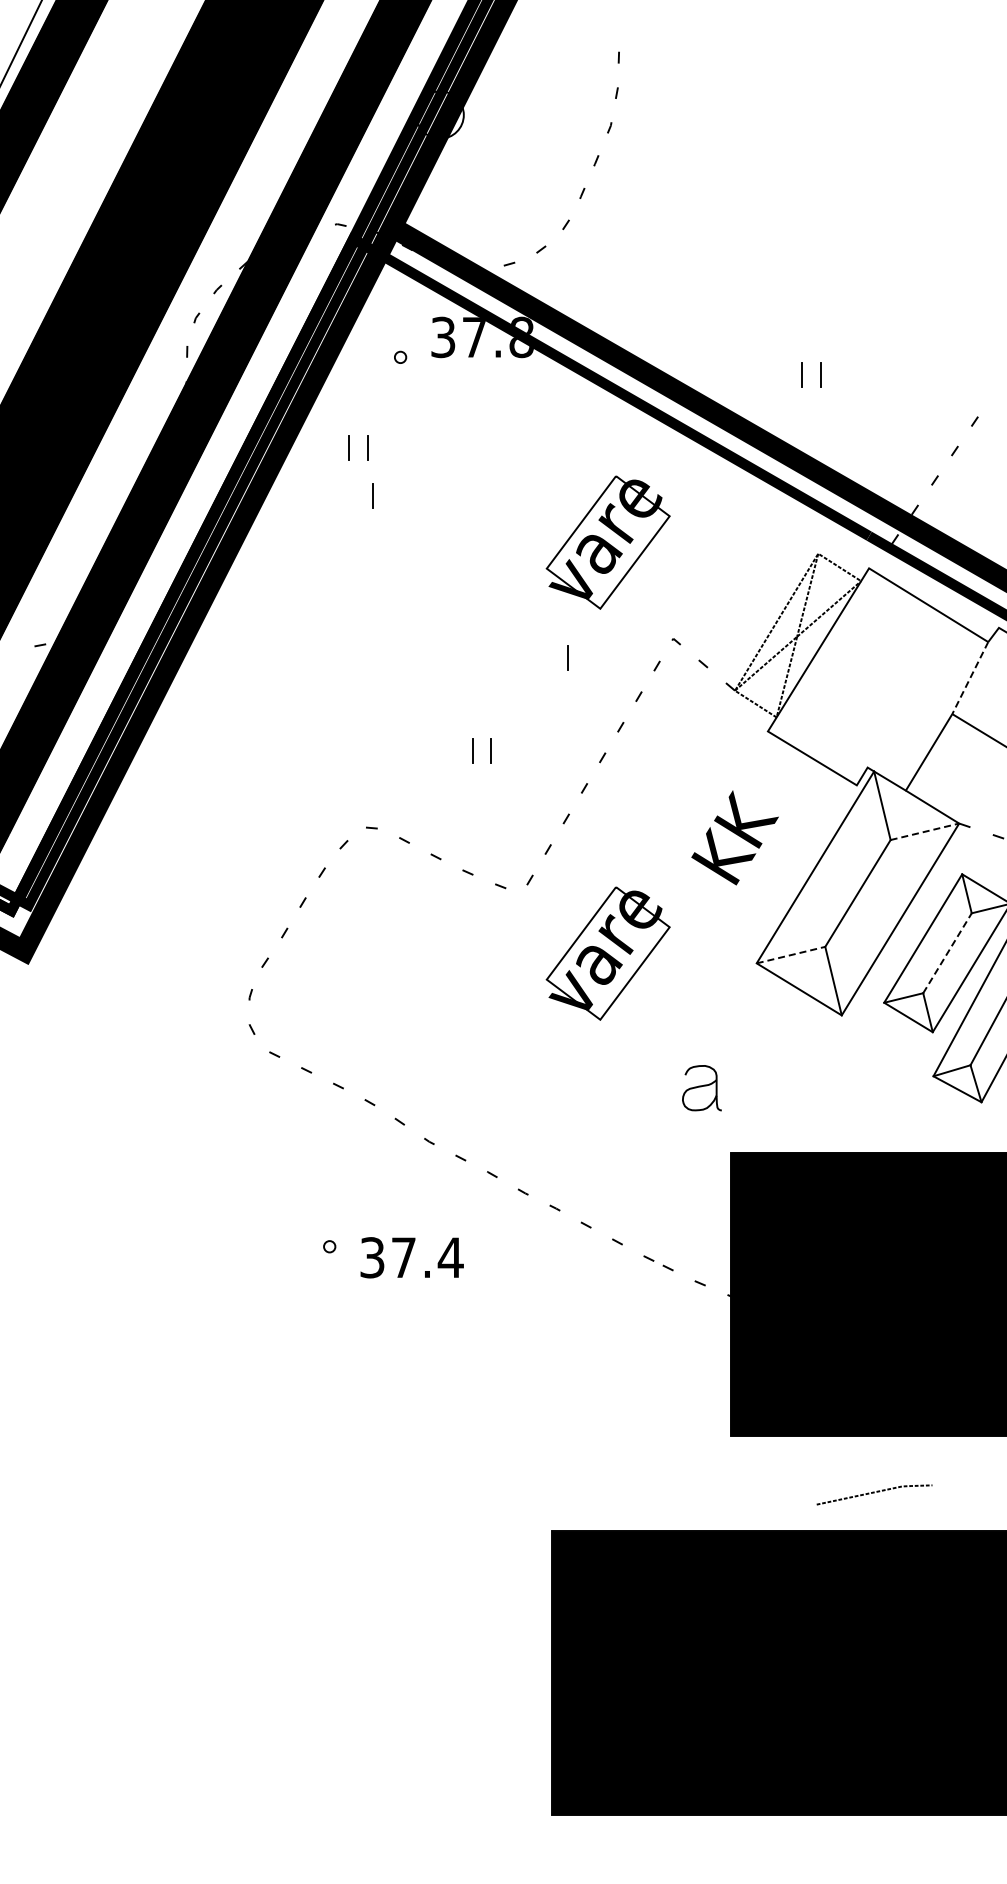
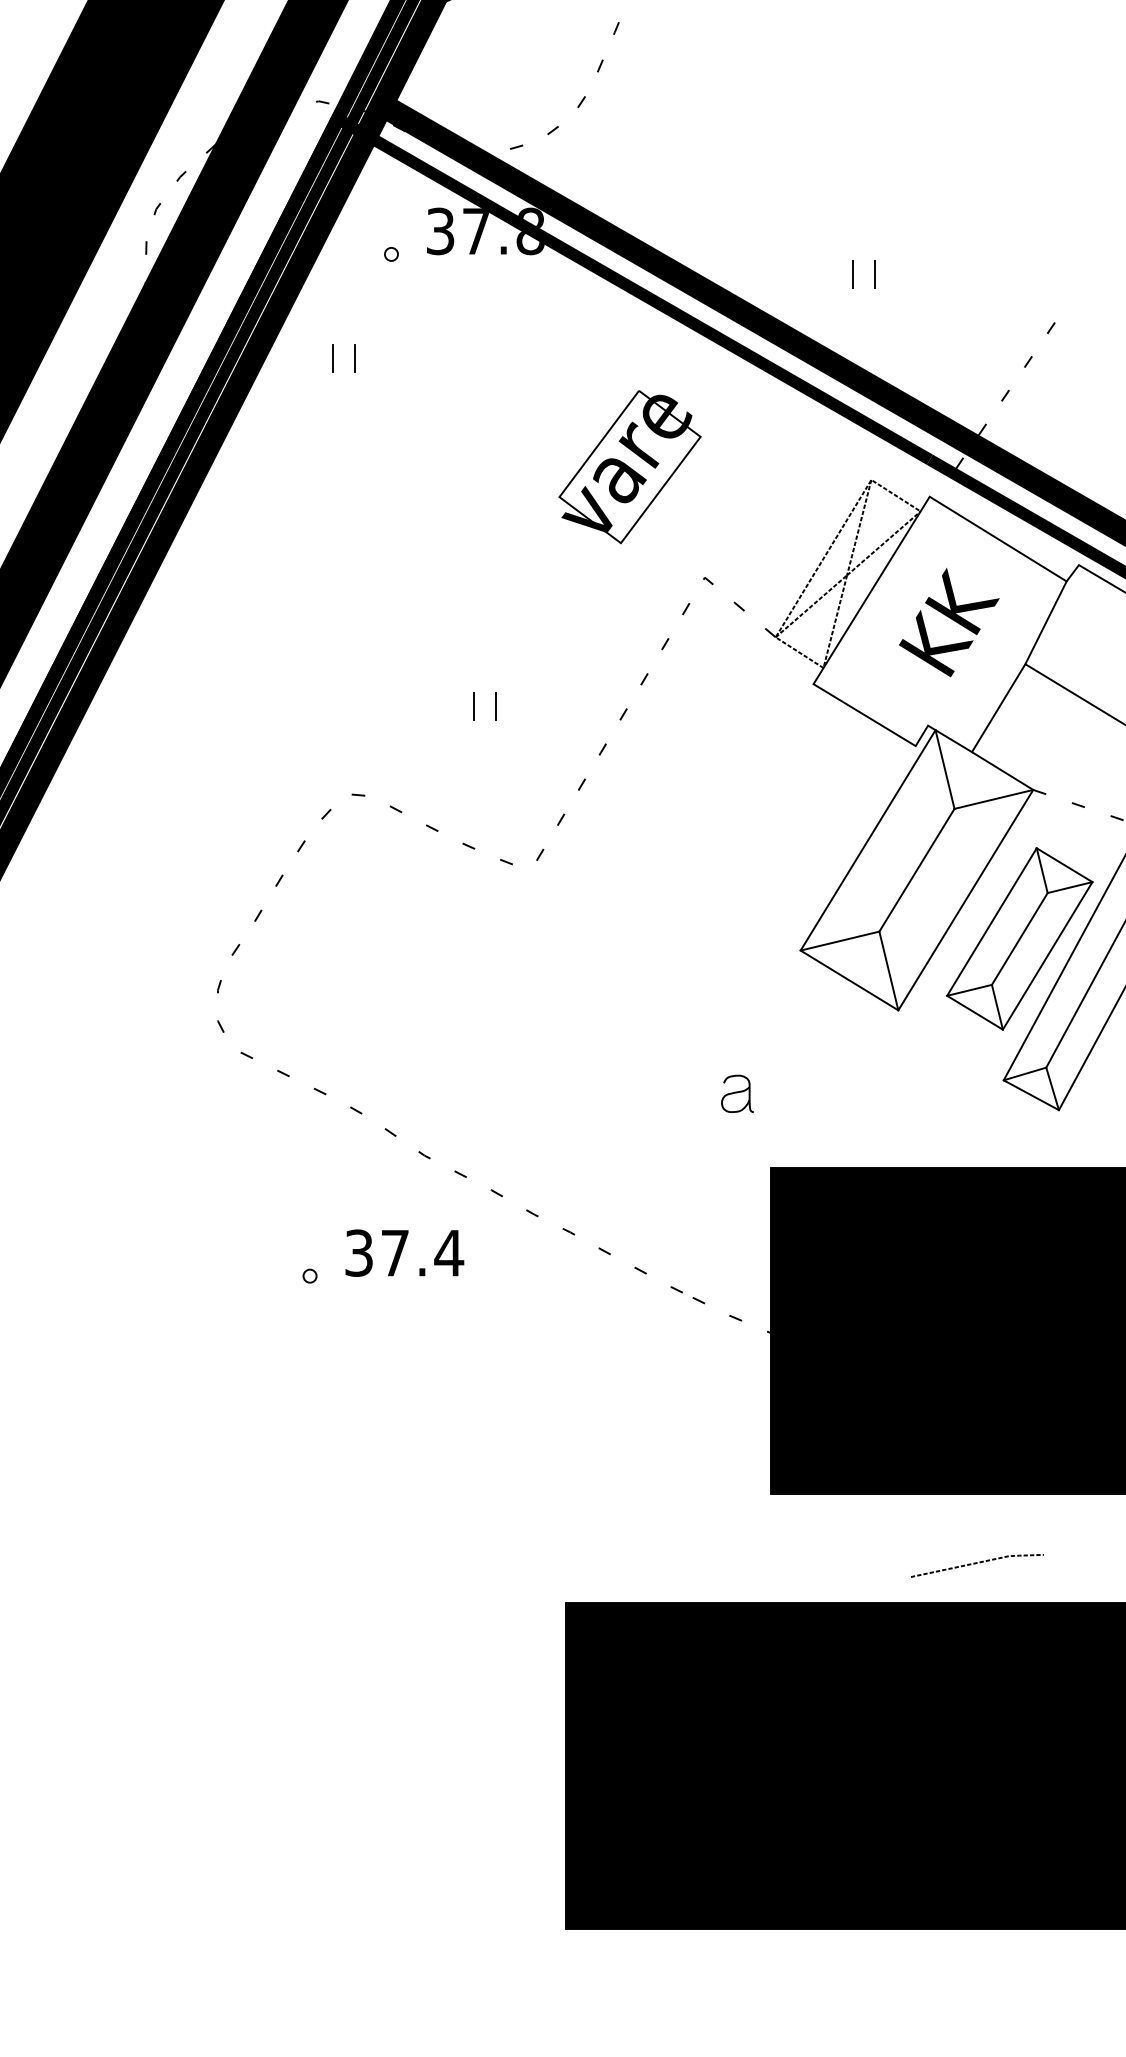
line: (372, 495) -> (359, 413), removed
line: (567, 657) -> (583, 599), removed
line: (970, 678) -> (1046, 623), dashed -> solid
line: (925, 831) -> (994, 799), dashed -> solid
text: (734, 837) -> (948, 622), moved
part: (607, 953) -> (629, 939), removed
line: (947, 953) -> (1019, 939), dashed -> solid
line: (791, 955) -> (840, 941), dashed -> solid
part: (701, 1087) -> (737, 1093), size x0.71
text: (411, 1257) -> (404, 1252), moved
line: (874, 1493) -> (977, 1564), moved

